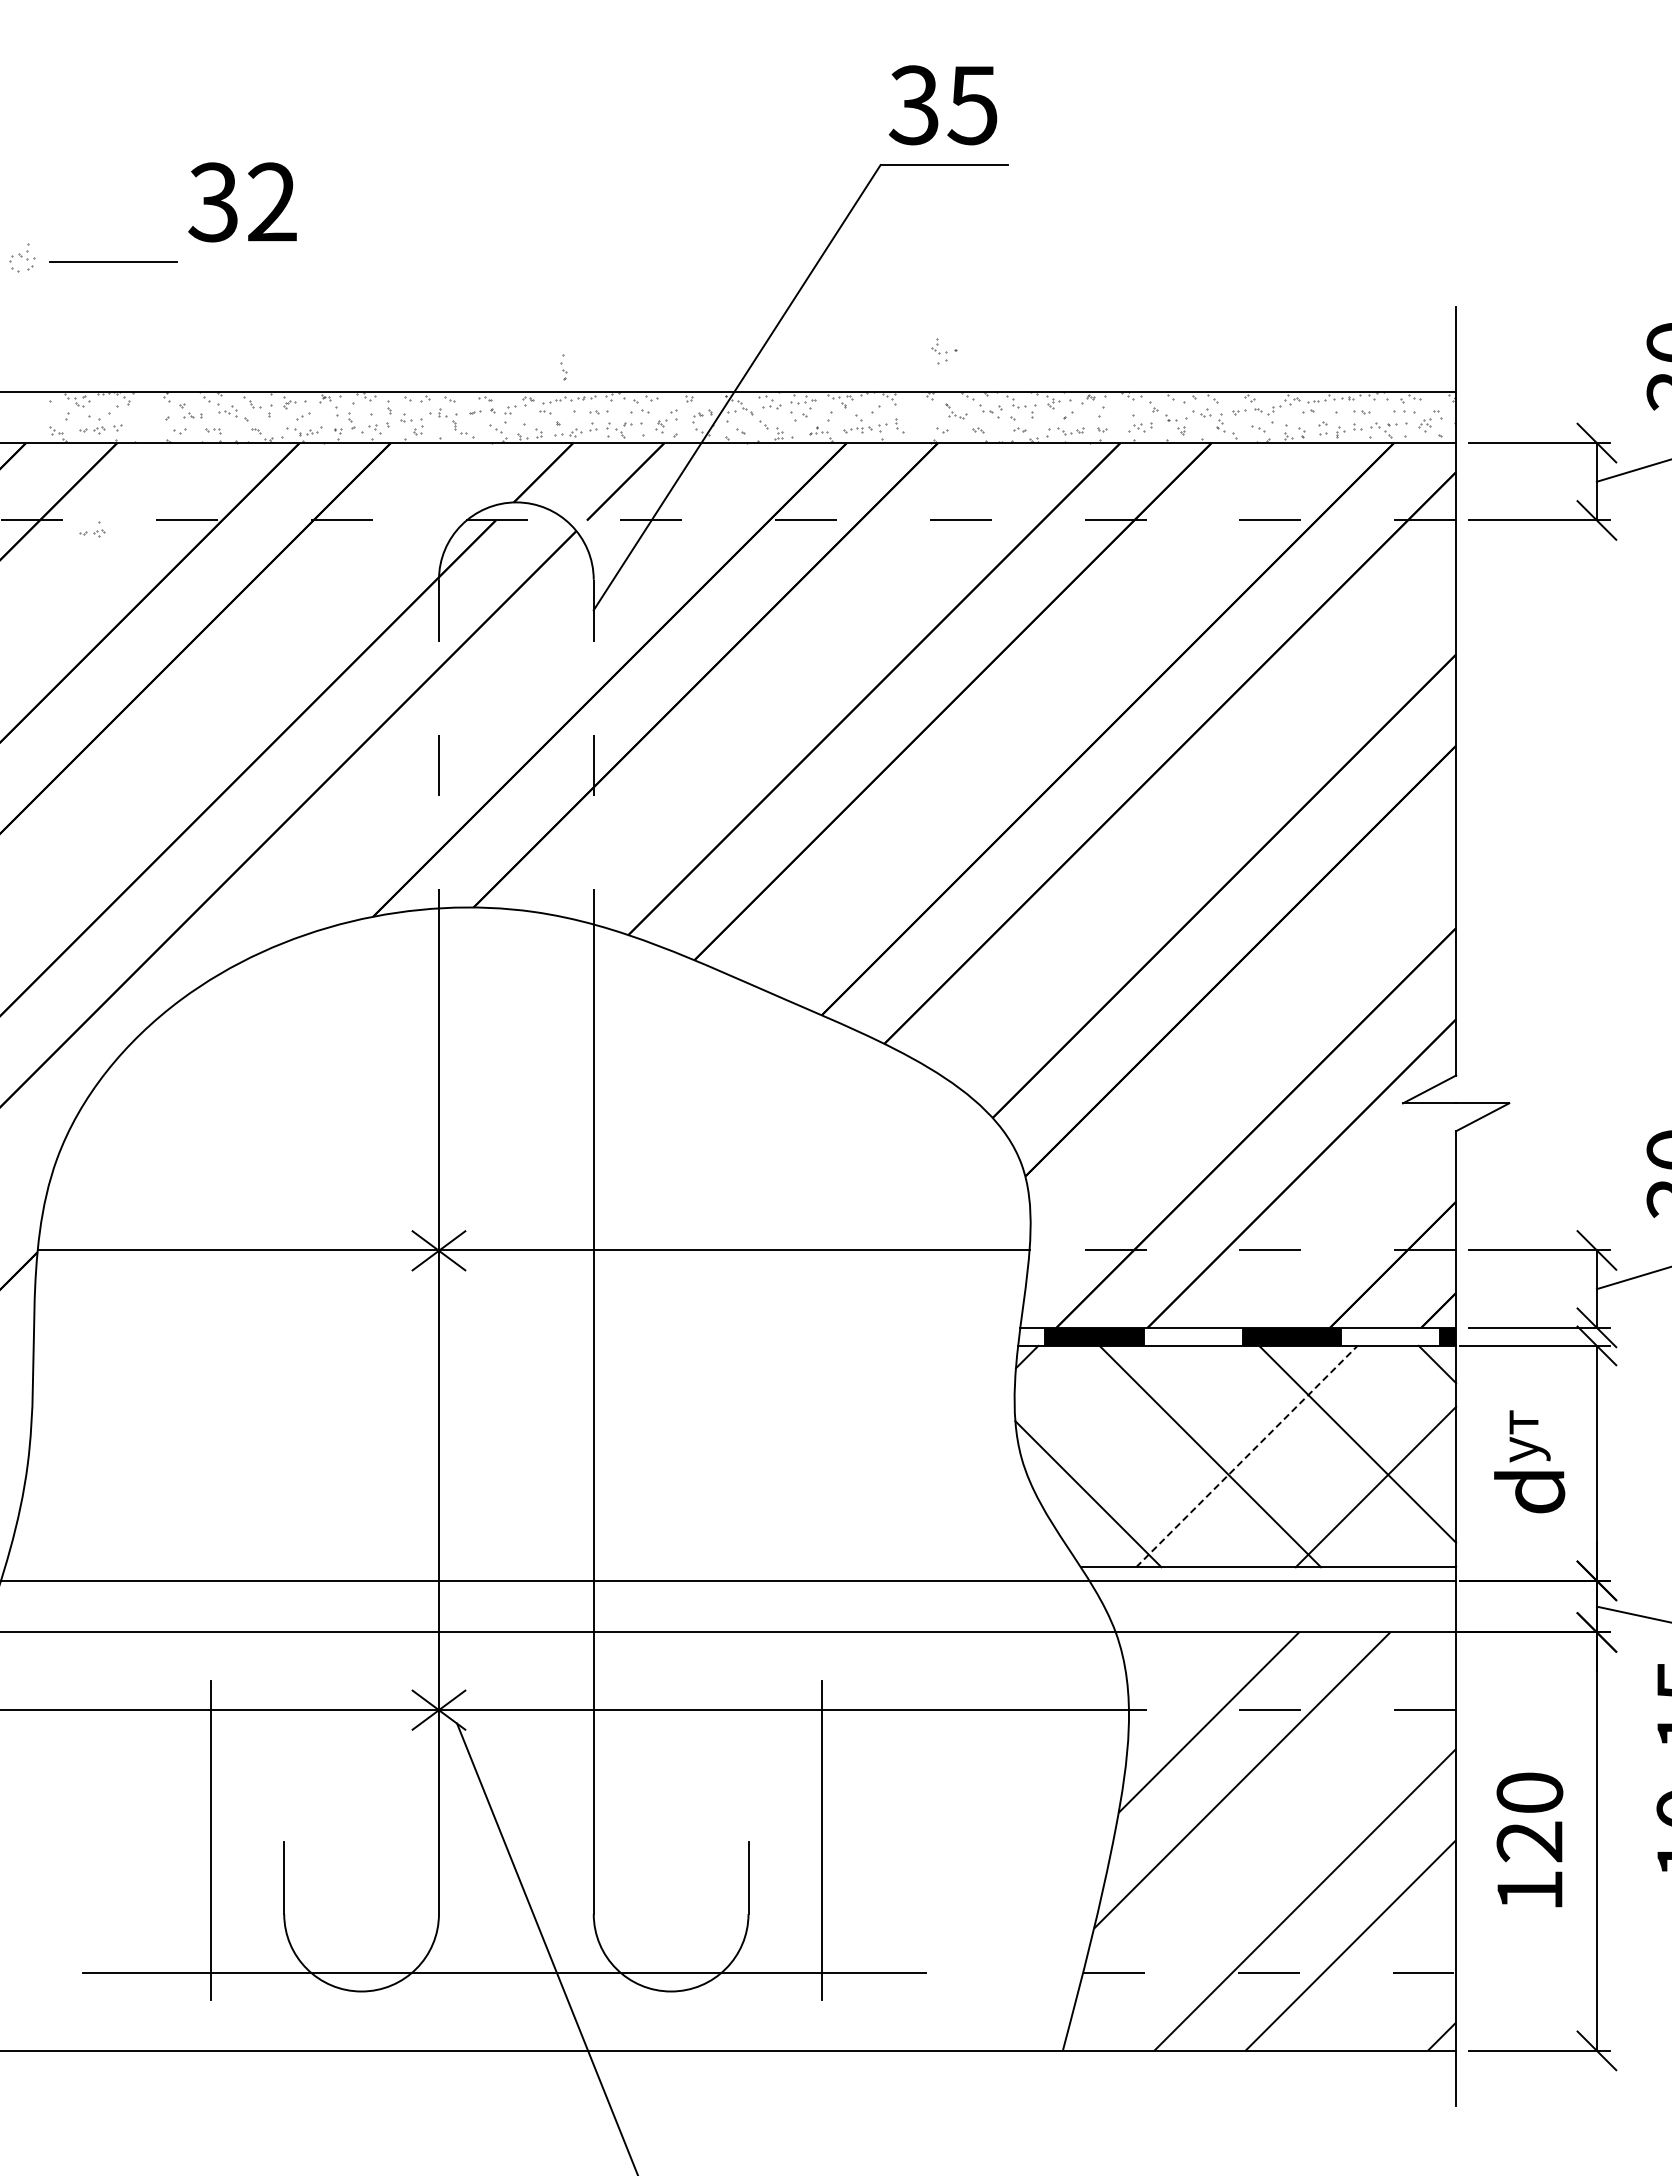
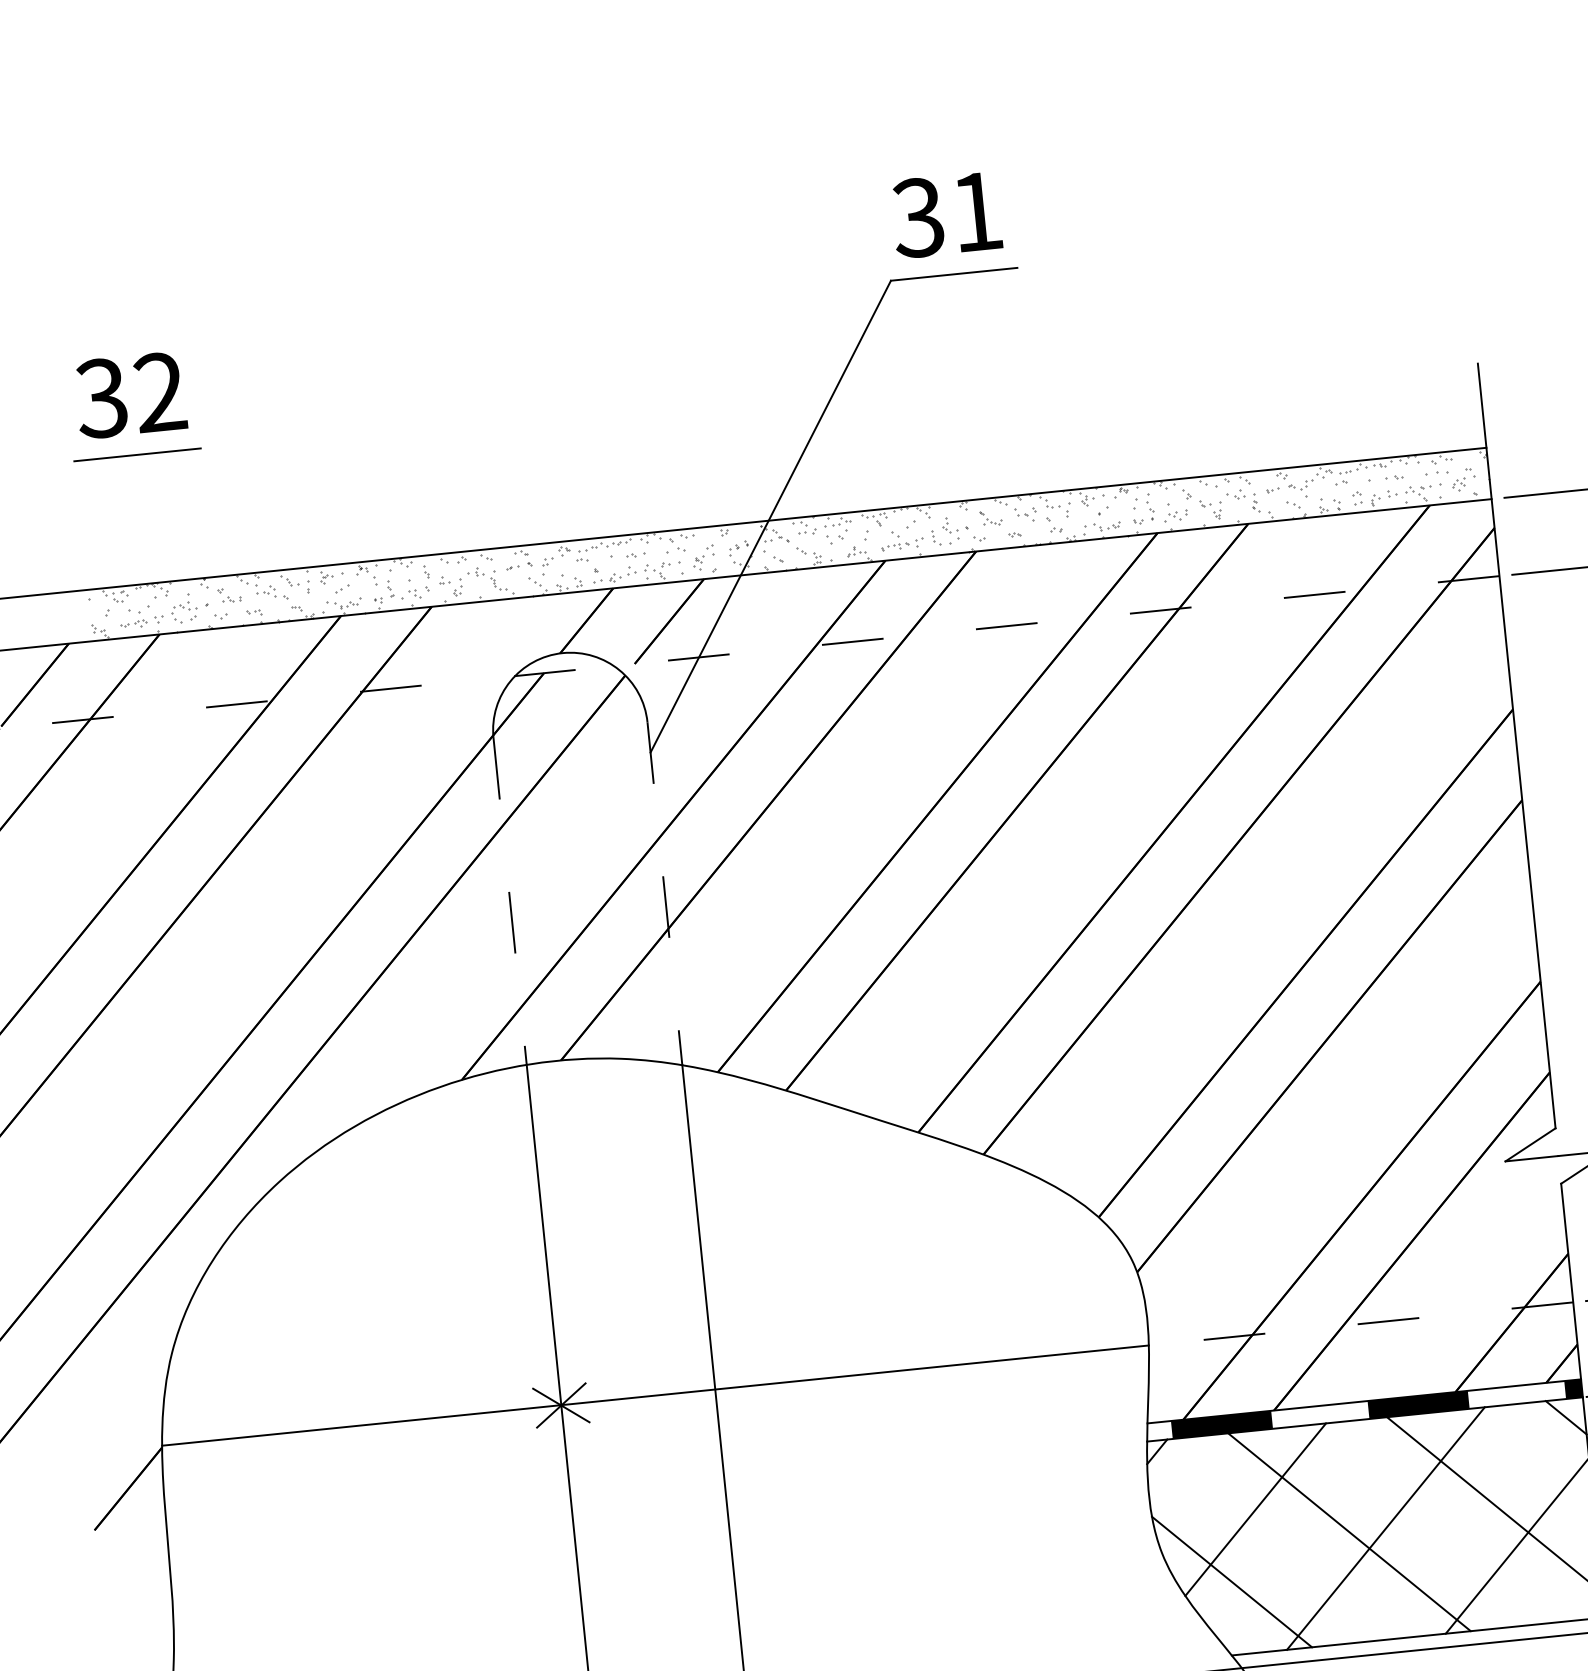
text: (972, 105) -> (976, 212), 35 -> 31
text: (242, 202) -> (130, 395), moved
part: (22, 257) -> (184, 608), moved
part: (944, 351) -> (955, 529), moved
part: (563, 367) -> (1150, 507), moved
part: (92, 529) -> (143, 722), removed
line: (1118, 1424) -> (1254, 1509), added
line: (1246, 1456) -> (1385, 1528), dashed -> solid

